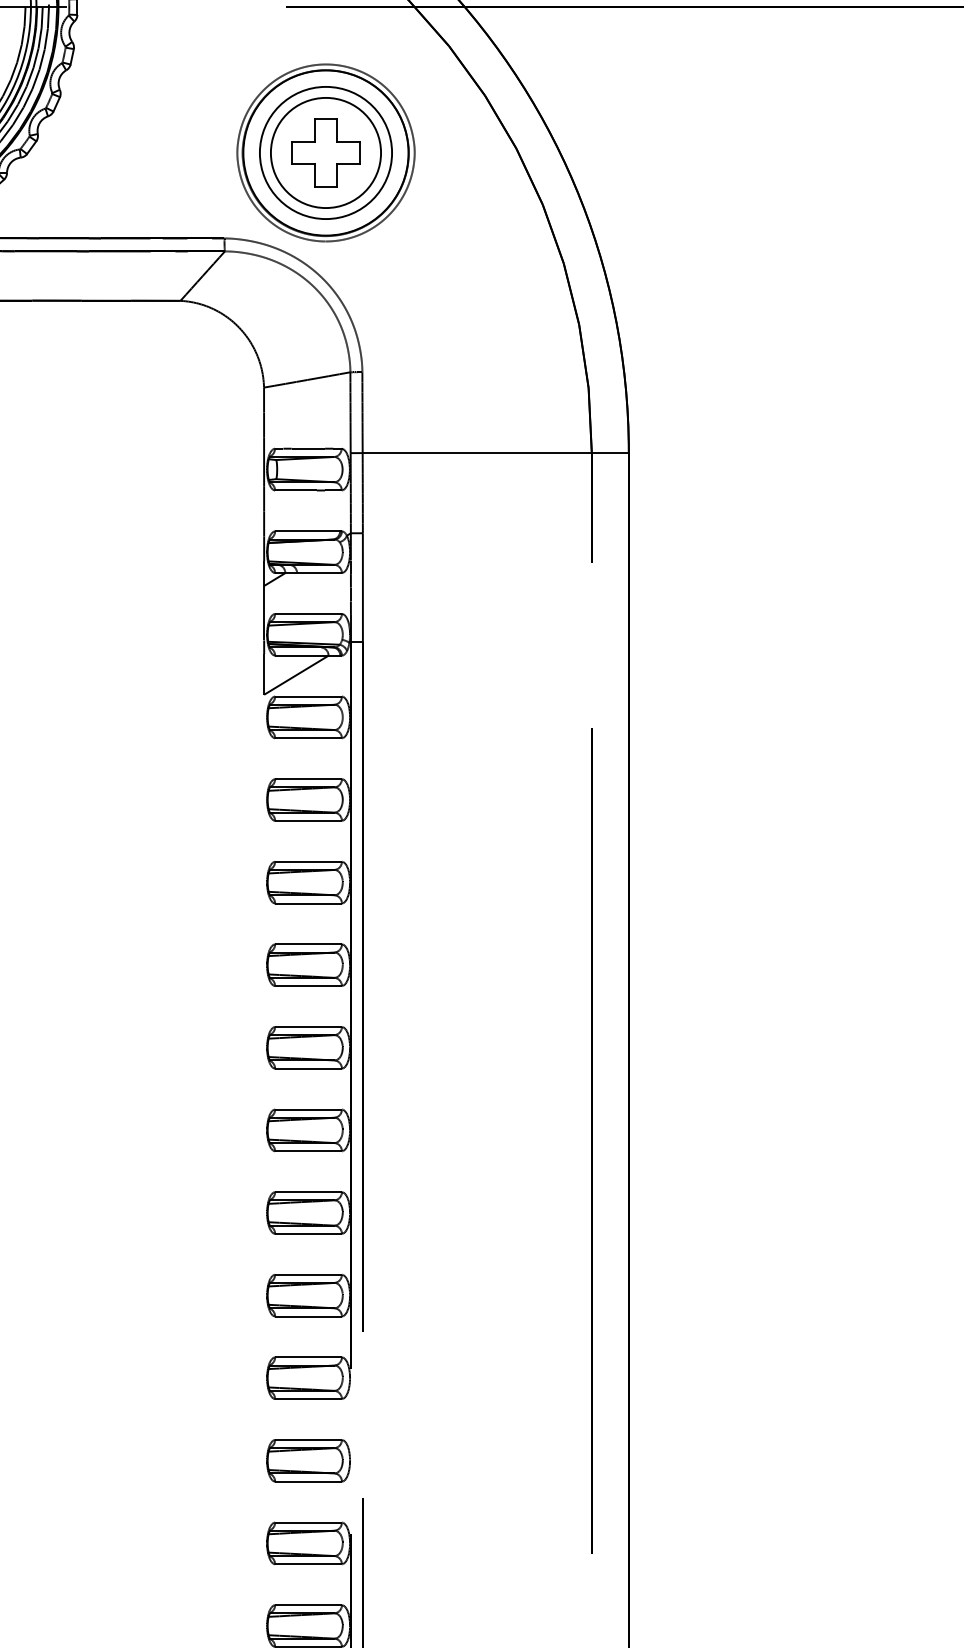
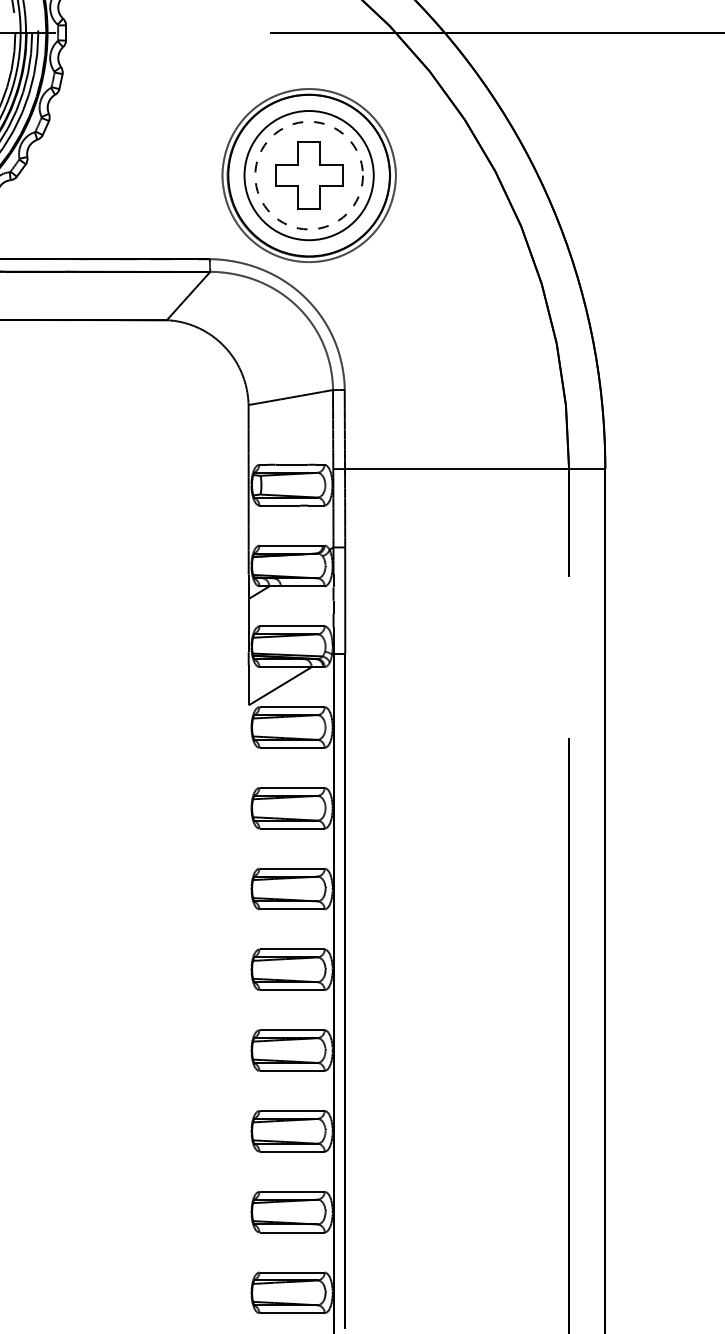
circle: (325, 152) -> (308, 175), solid -> dashed

